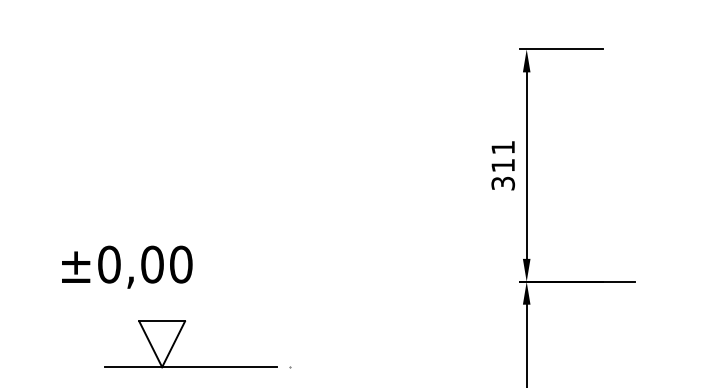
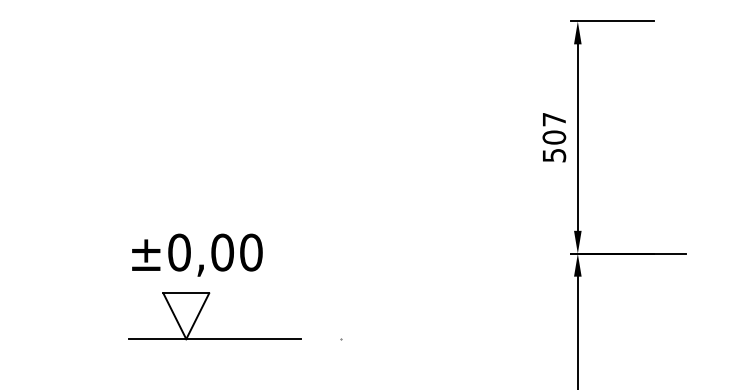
text: (503, 165) -> (554, 137), 311 -> 507
text: (127, 266) -> (197, 254), moved
part: (178, 337) -> (202, 309), moved

